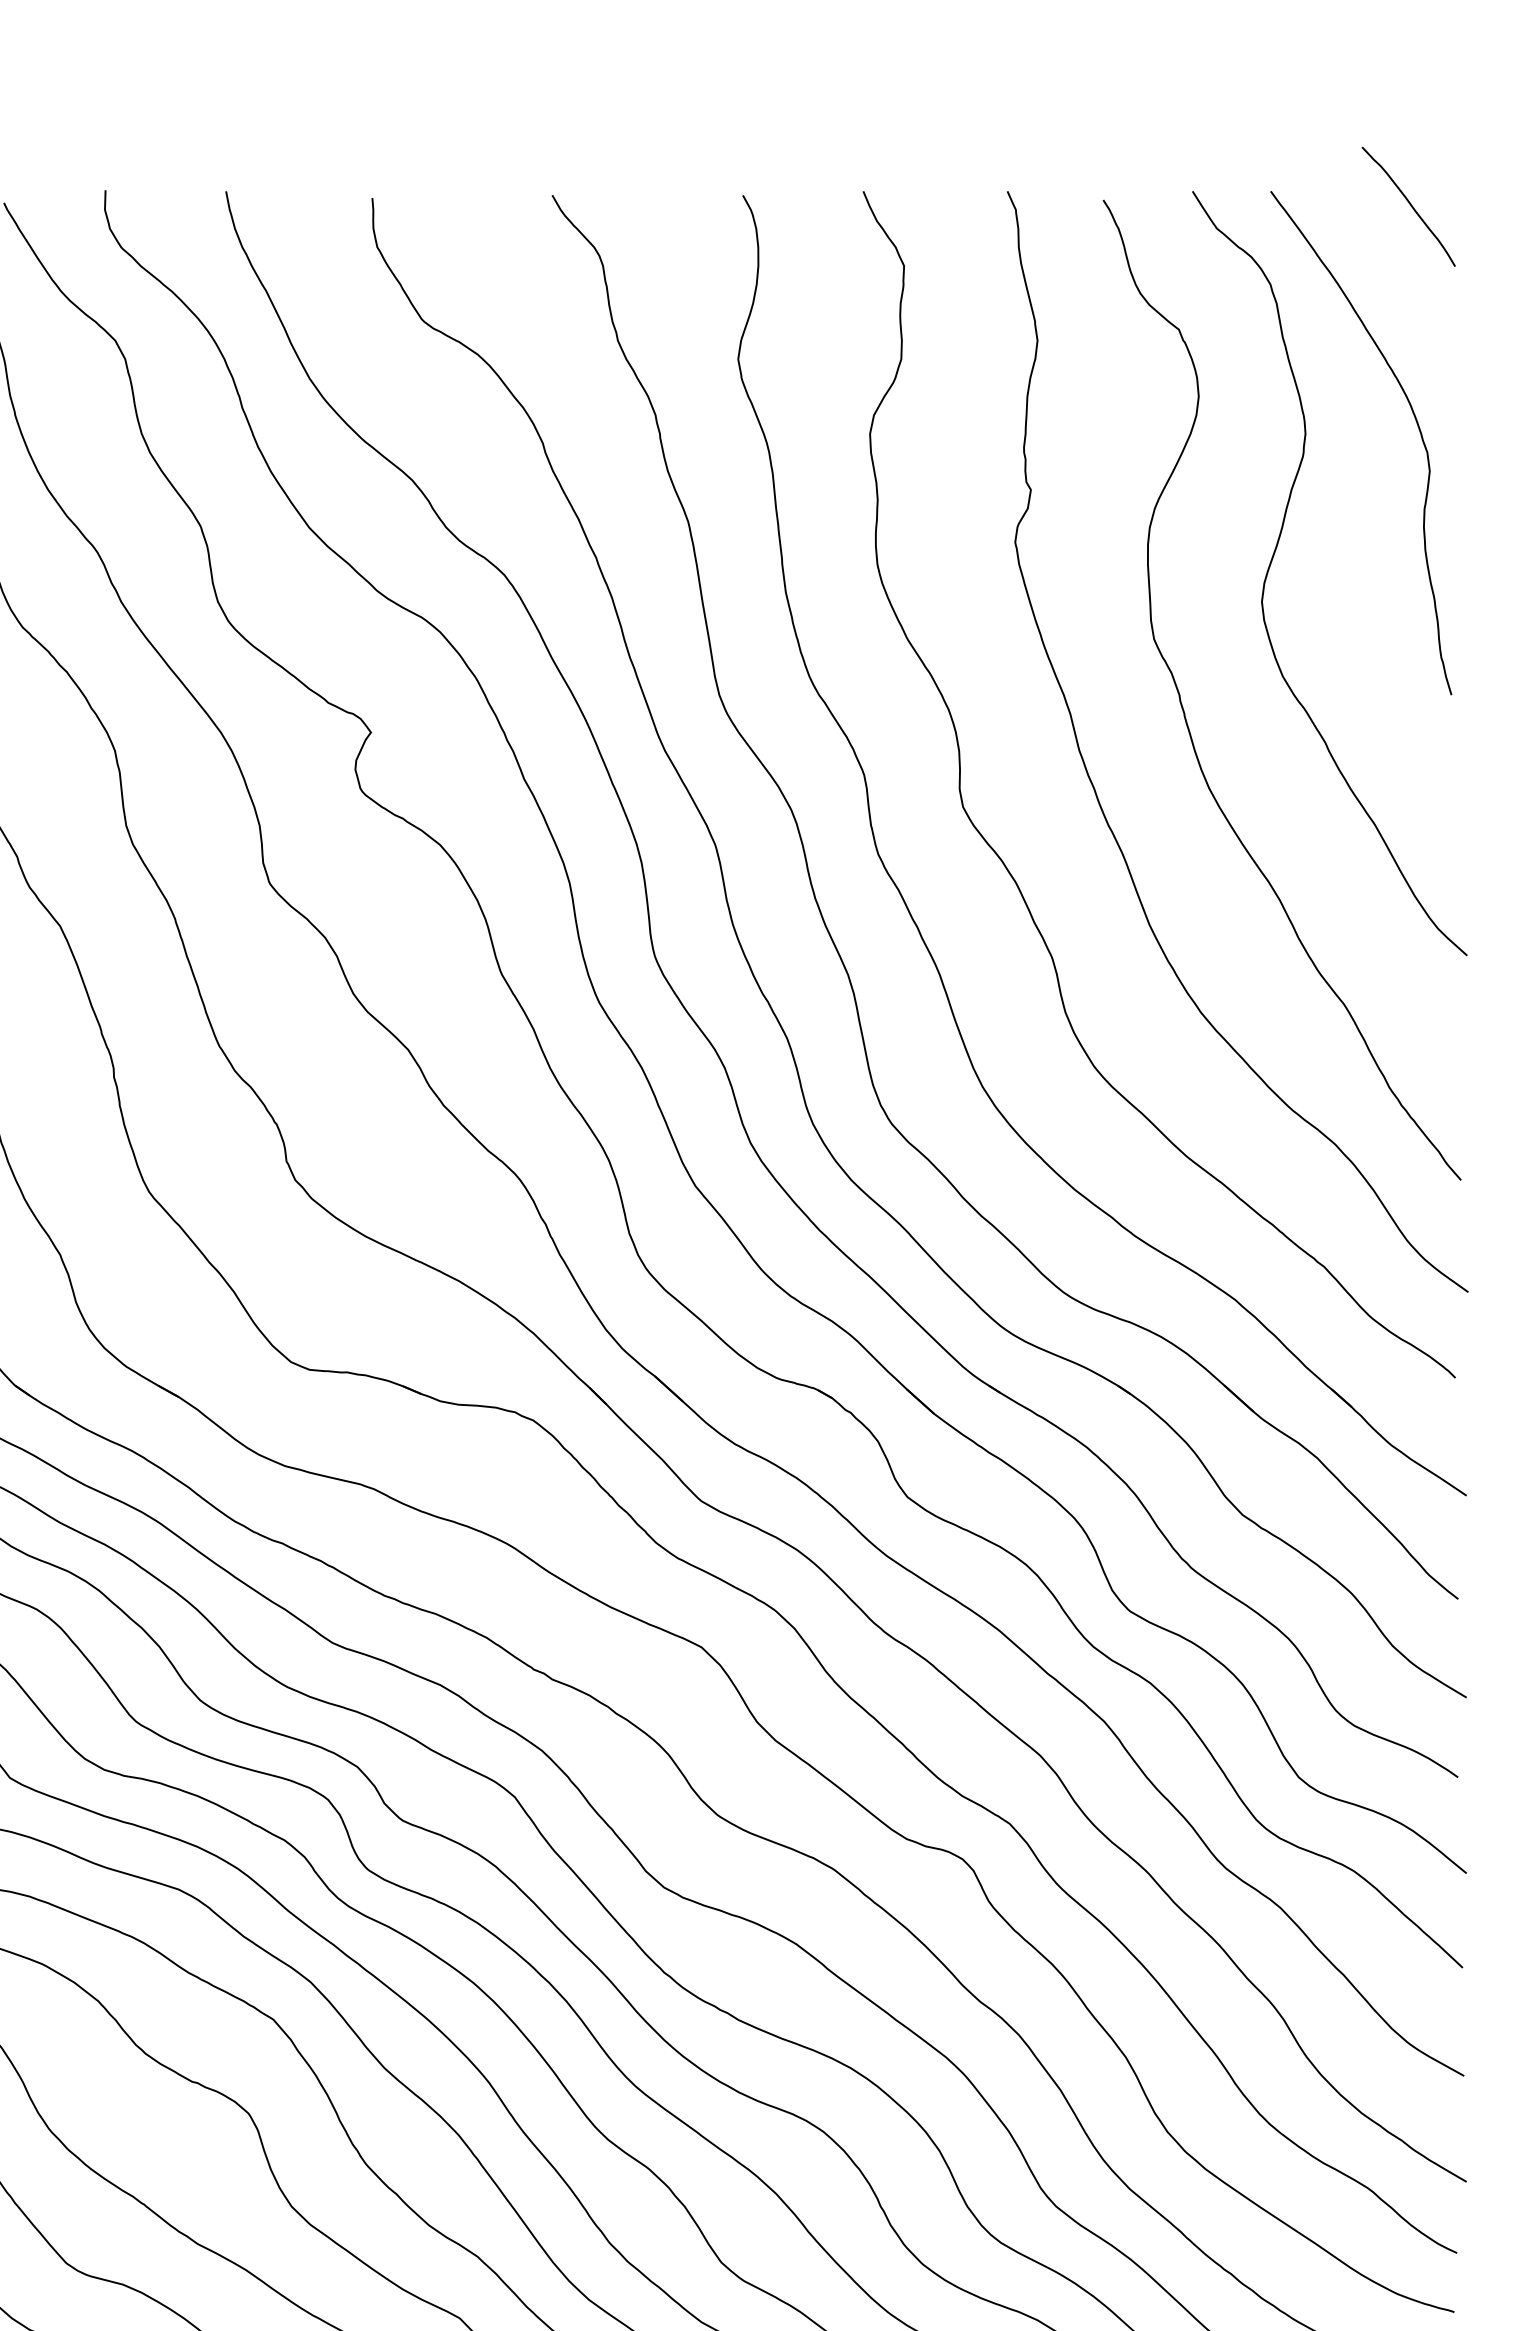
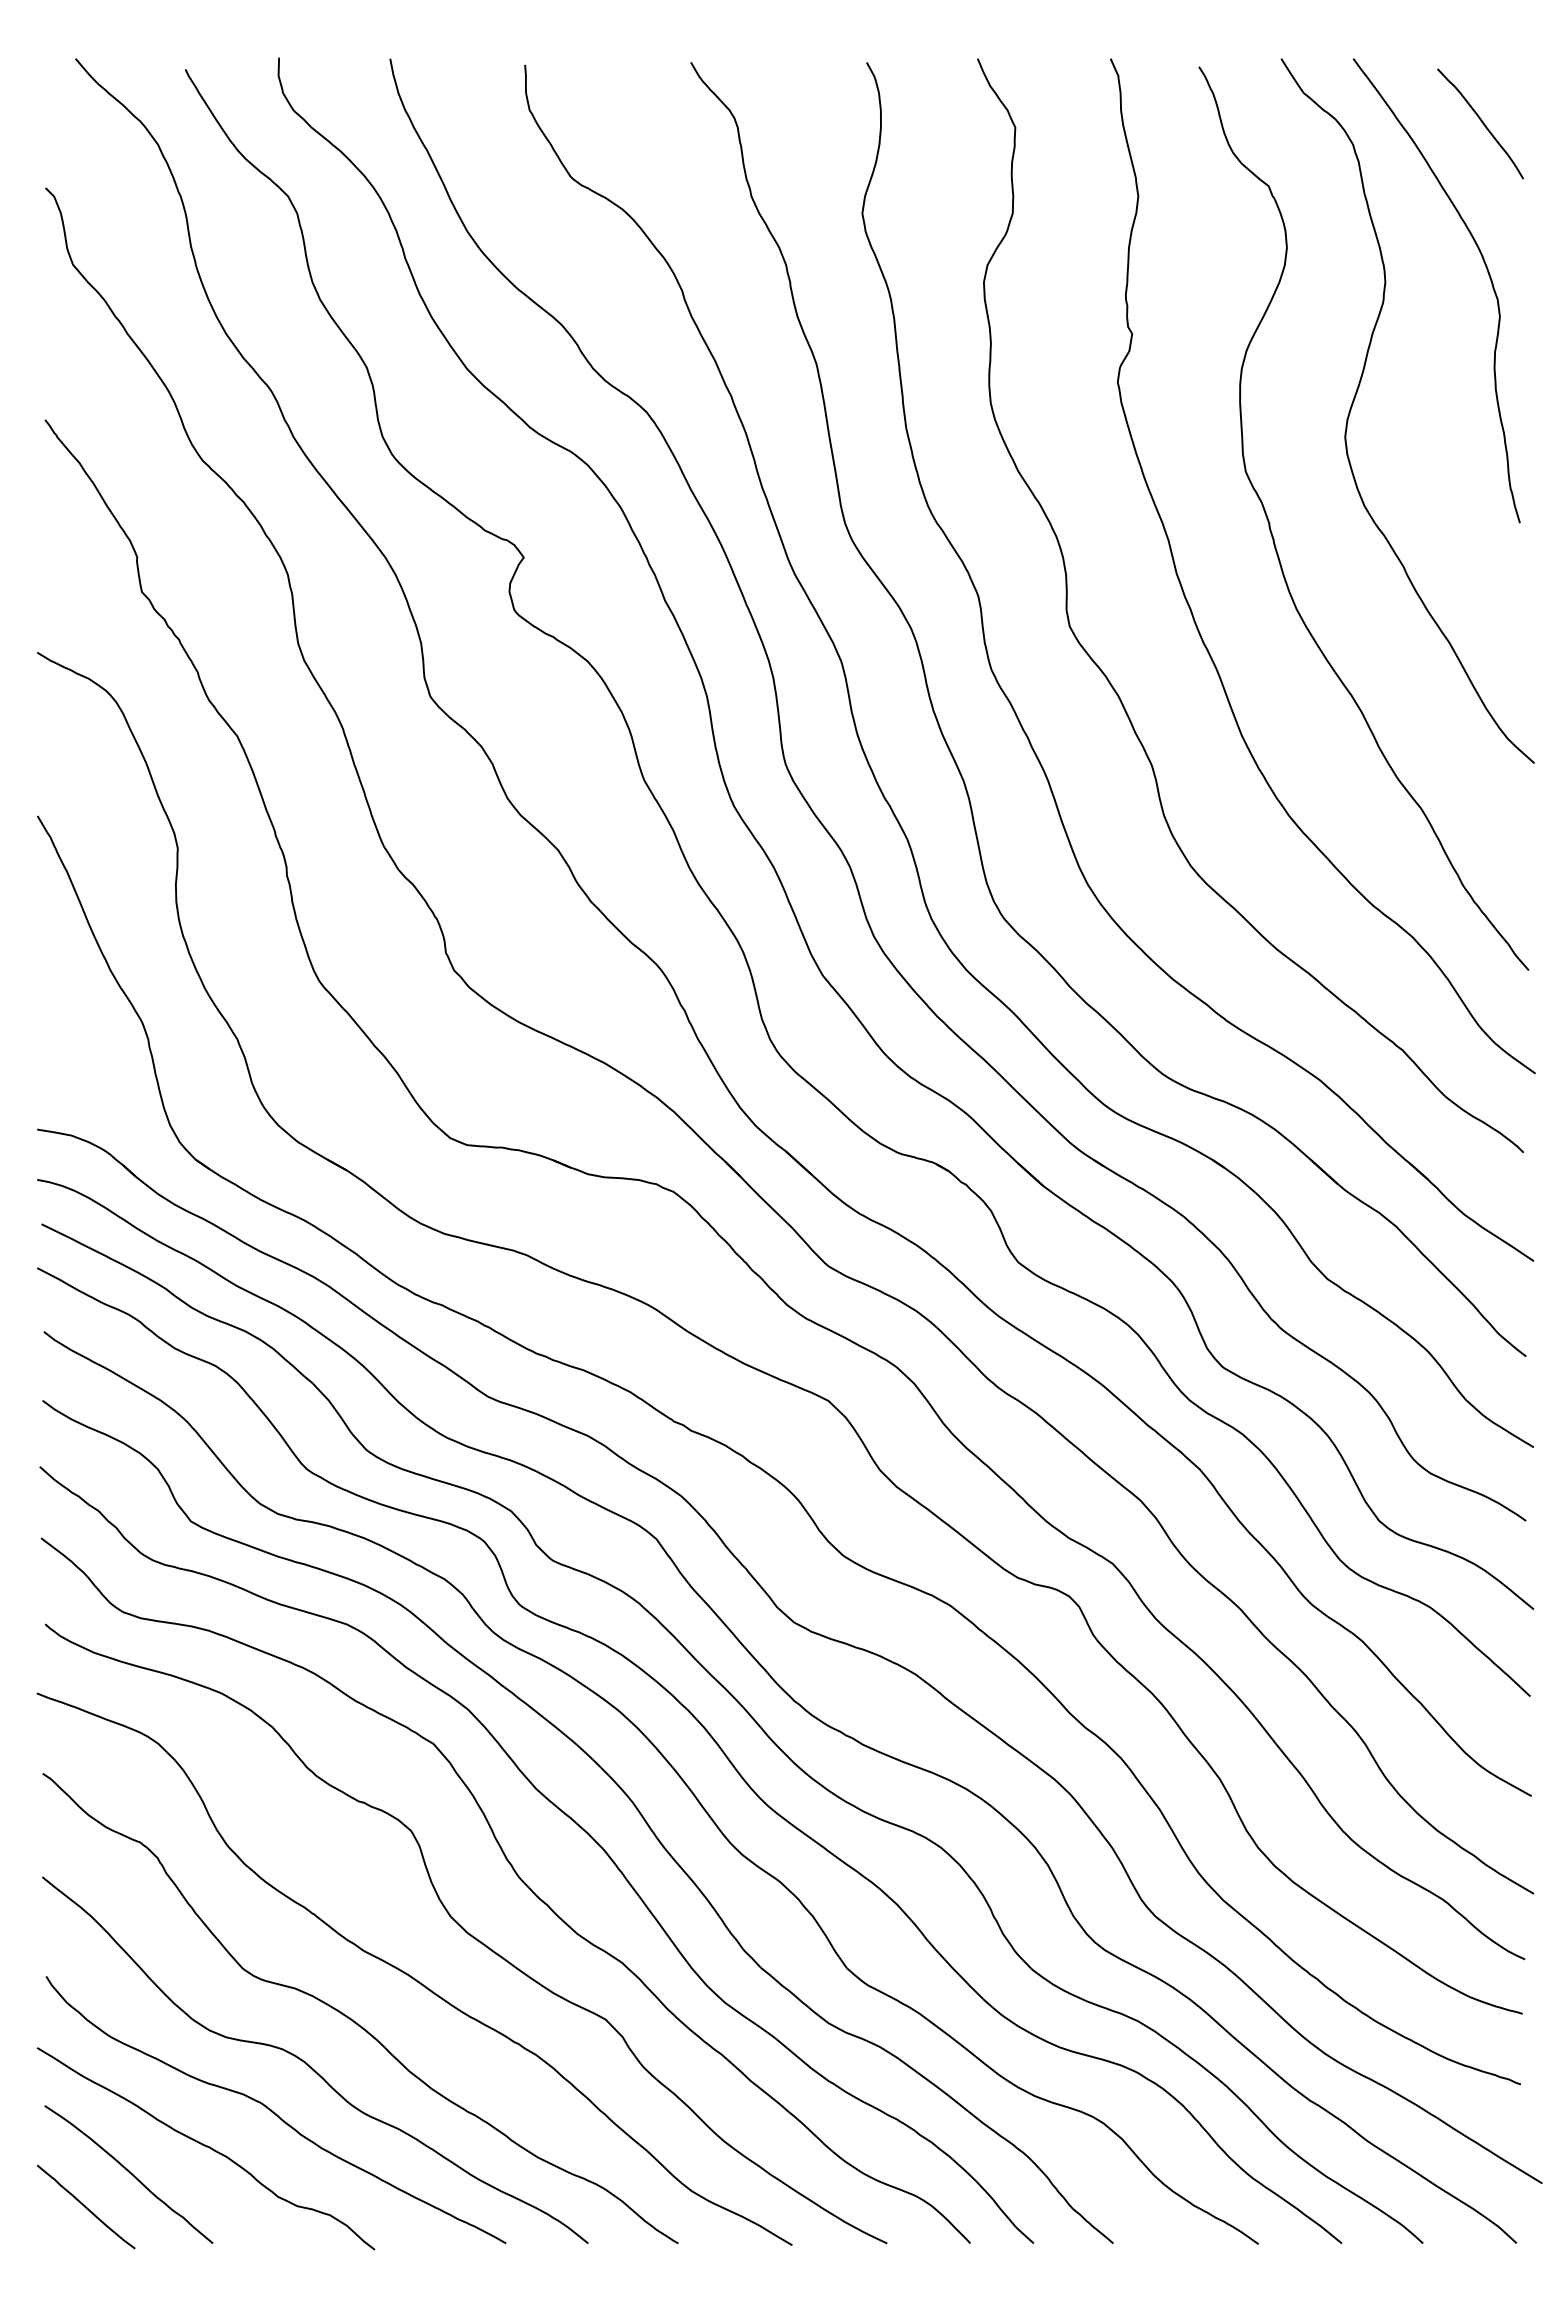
curve: (1409, 205) -> (1481, 122), moved

